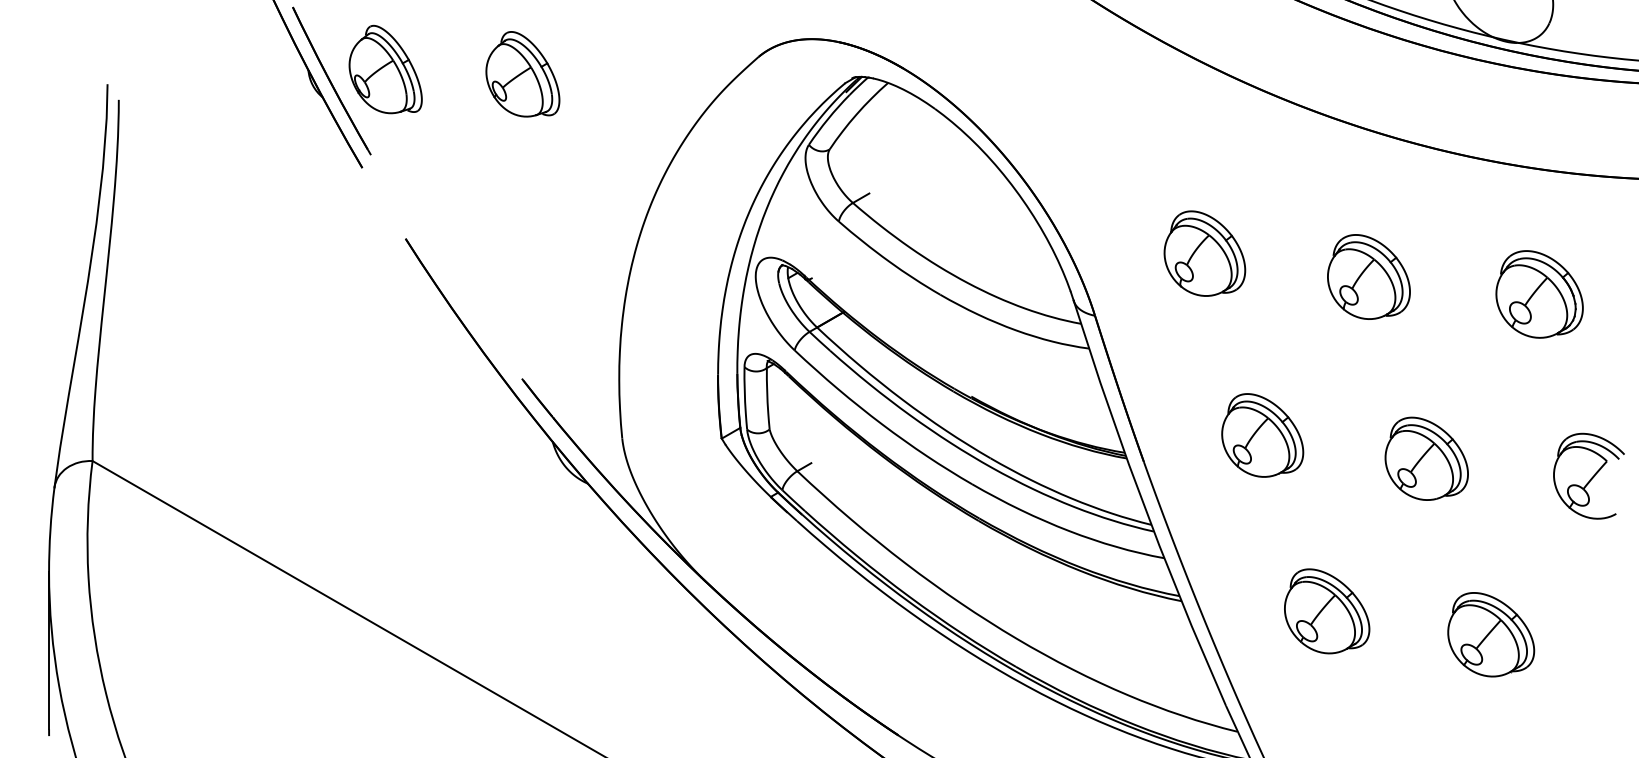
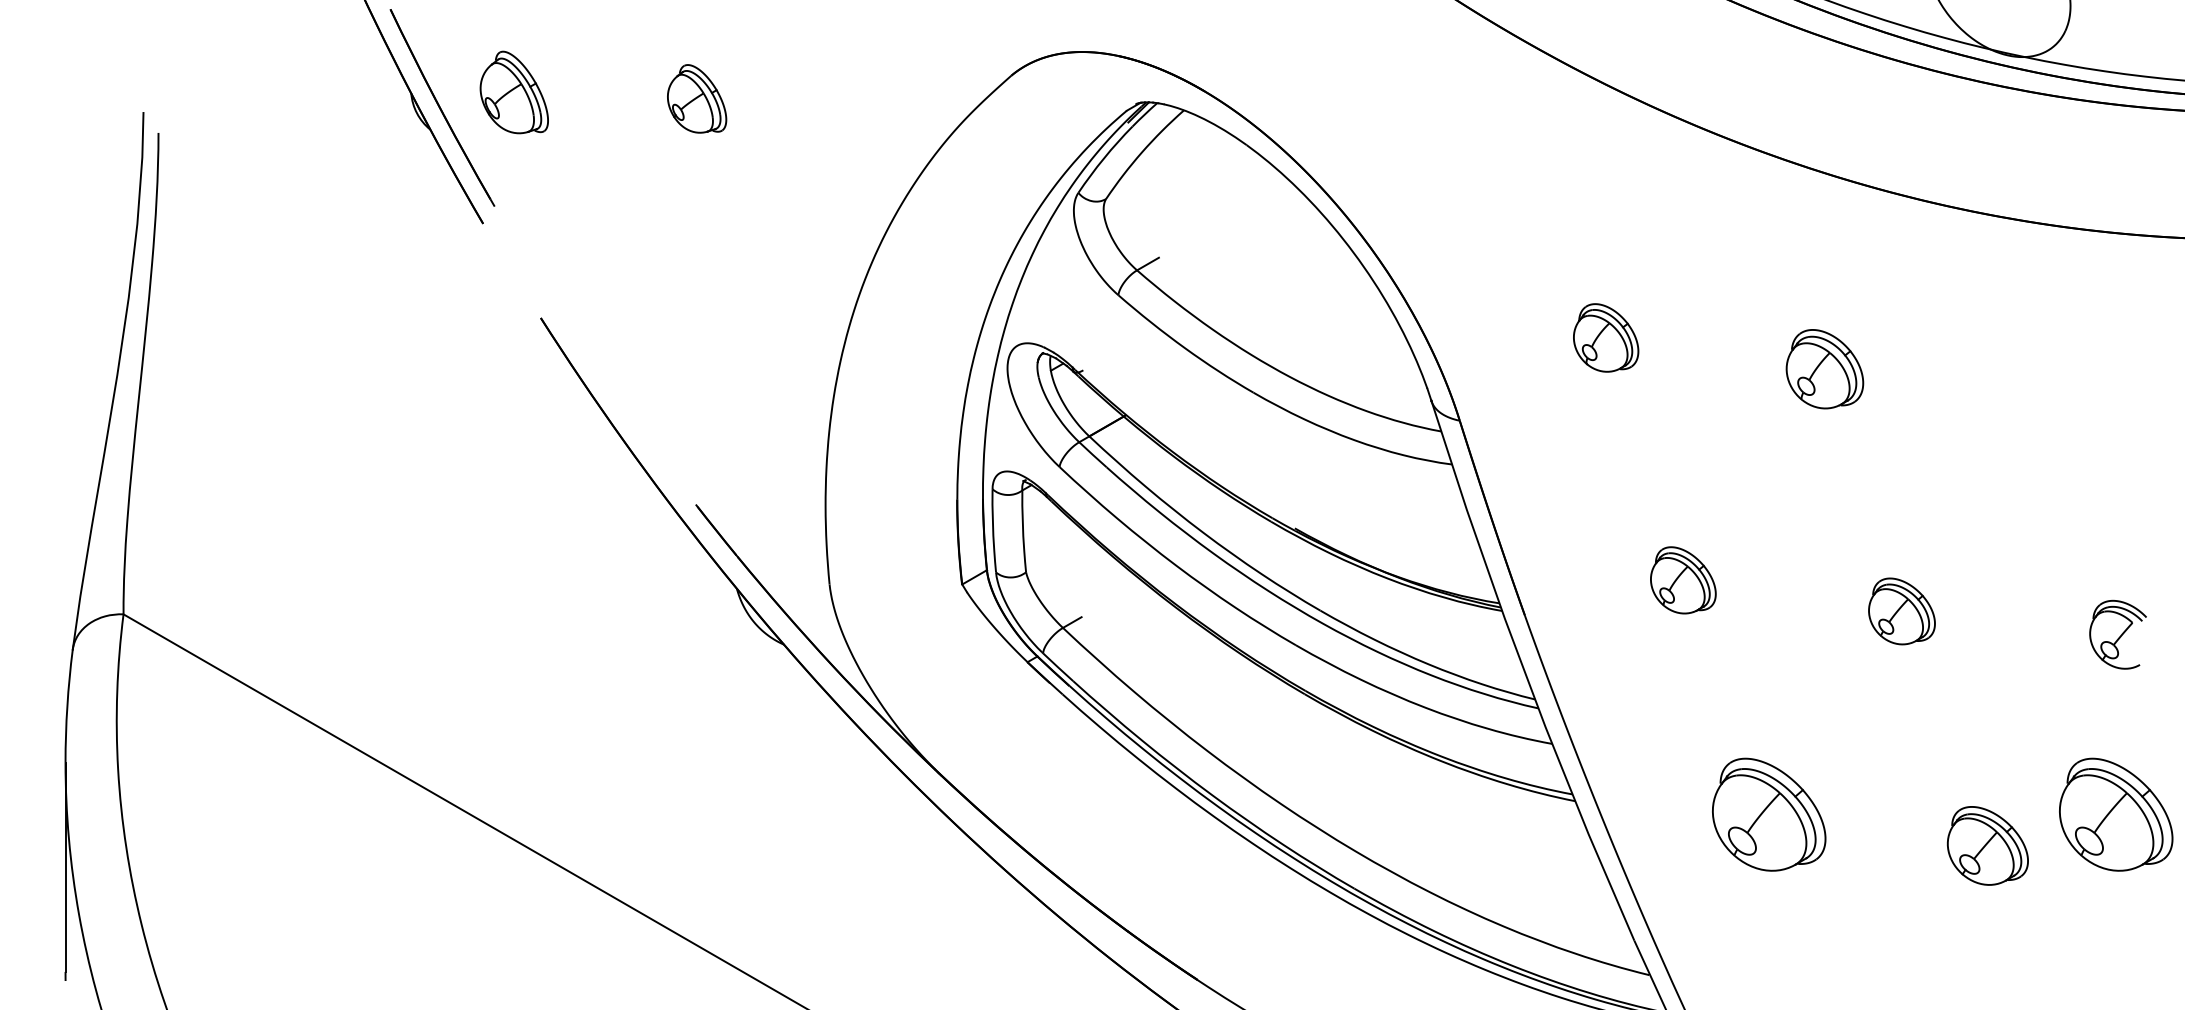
part: (385, 69) -> (514, 92), size x0.7
part: (522, 74) -> (696, 98), size x0.6
part: (1204, 253) -> (1605, 337), size x0.6
part: (1368, 277) -> (1824, 369), size x0.7
part: (1538, 294) -> (2051, 392), removed
part: (1262, 435) -> (1683, 580), size x0.6
part: (1426, 458) -> (1901, 611), size x0.6
part: (1588, 476) -> (2117, 634), size x0.6
part: (1587, 611) -> (2116, 814), added
part: (1490, 634) -> (1987, 845), size x0.7

